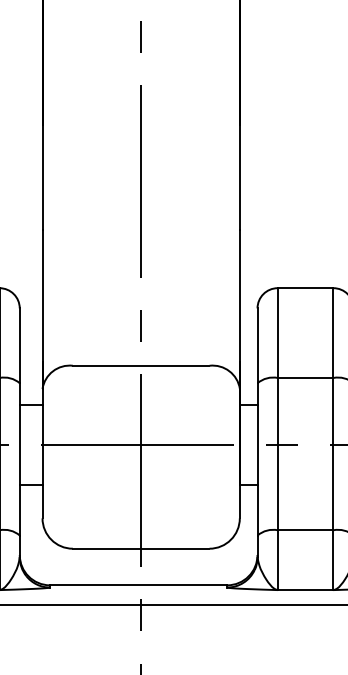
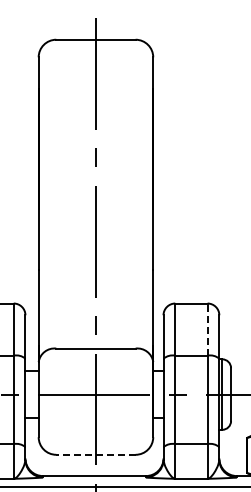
line: (333, 332) -> (207, 329), solid -> dashed
line: (140, 548) -> (95, 454), solid -> dashed

